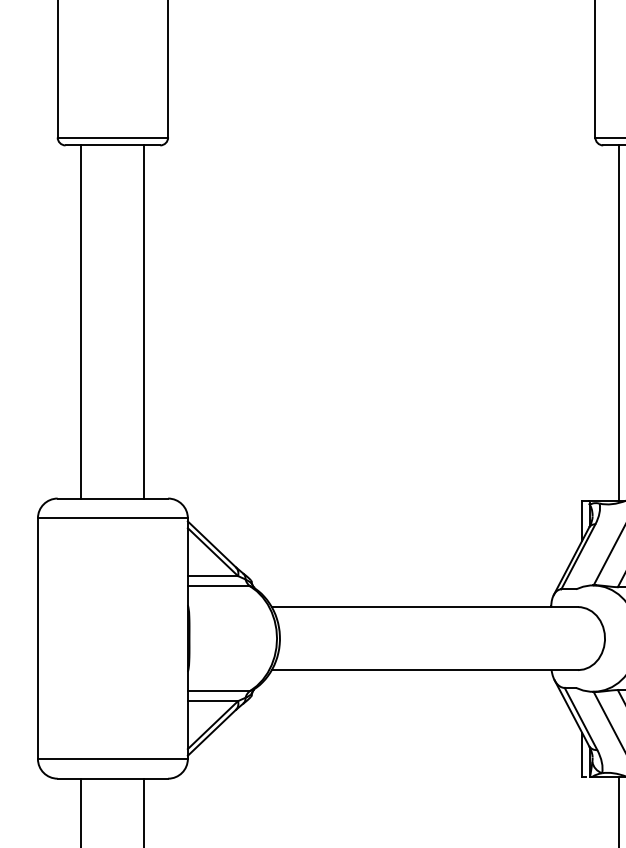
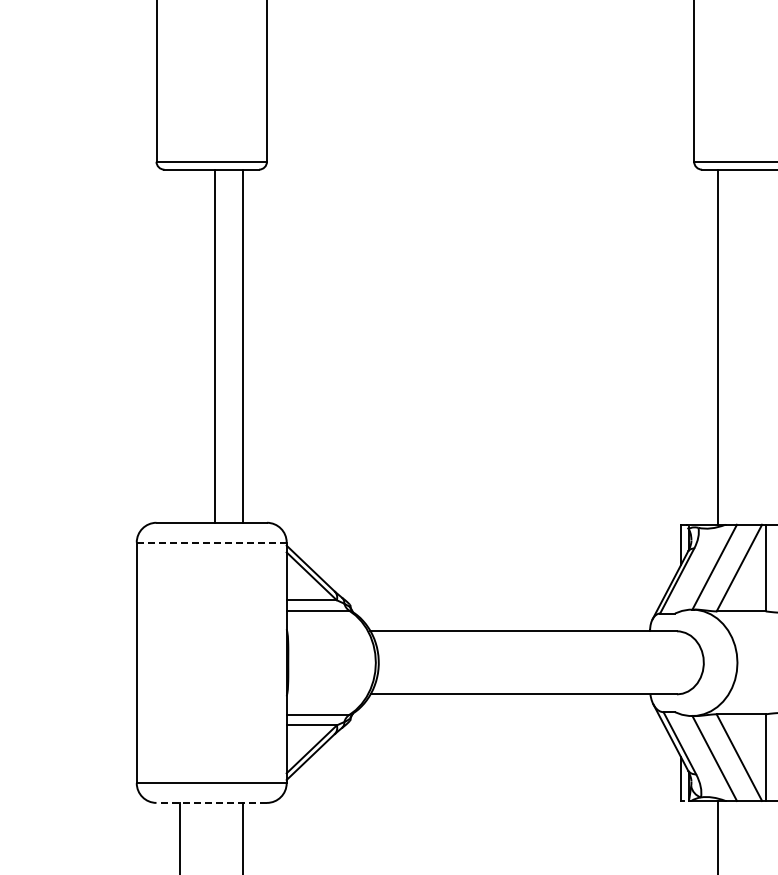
line: (81, 321) -> (215, 345), moved
line: (112, 518) -> (211, 542), solid -> dashed
line: (112, 778) -> (211, 802), solid -> dashed

